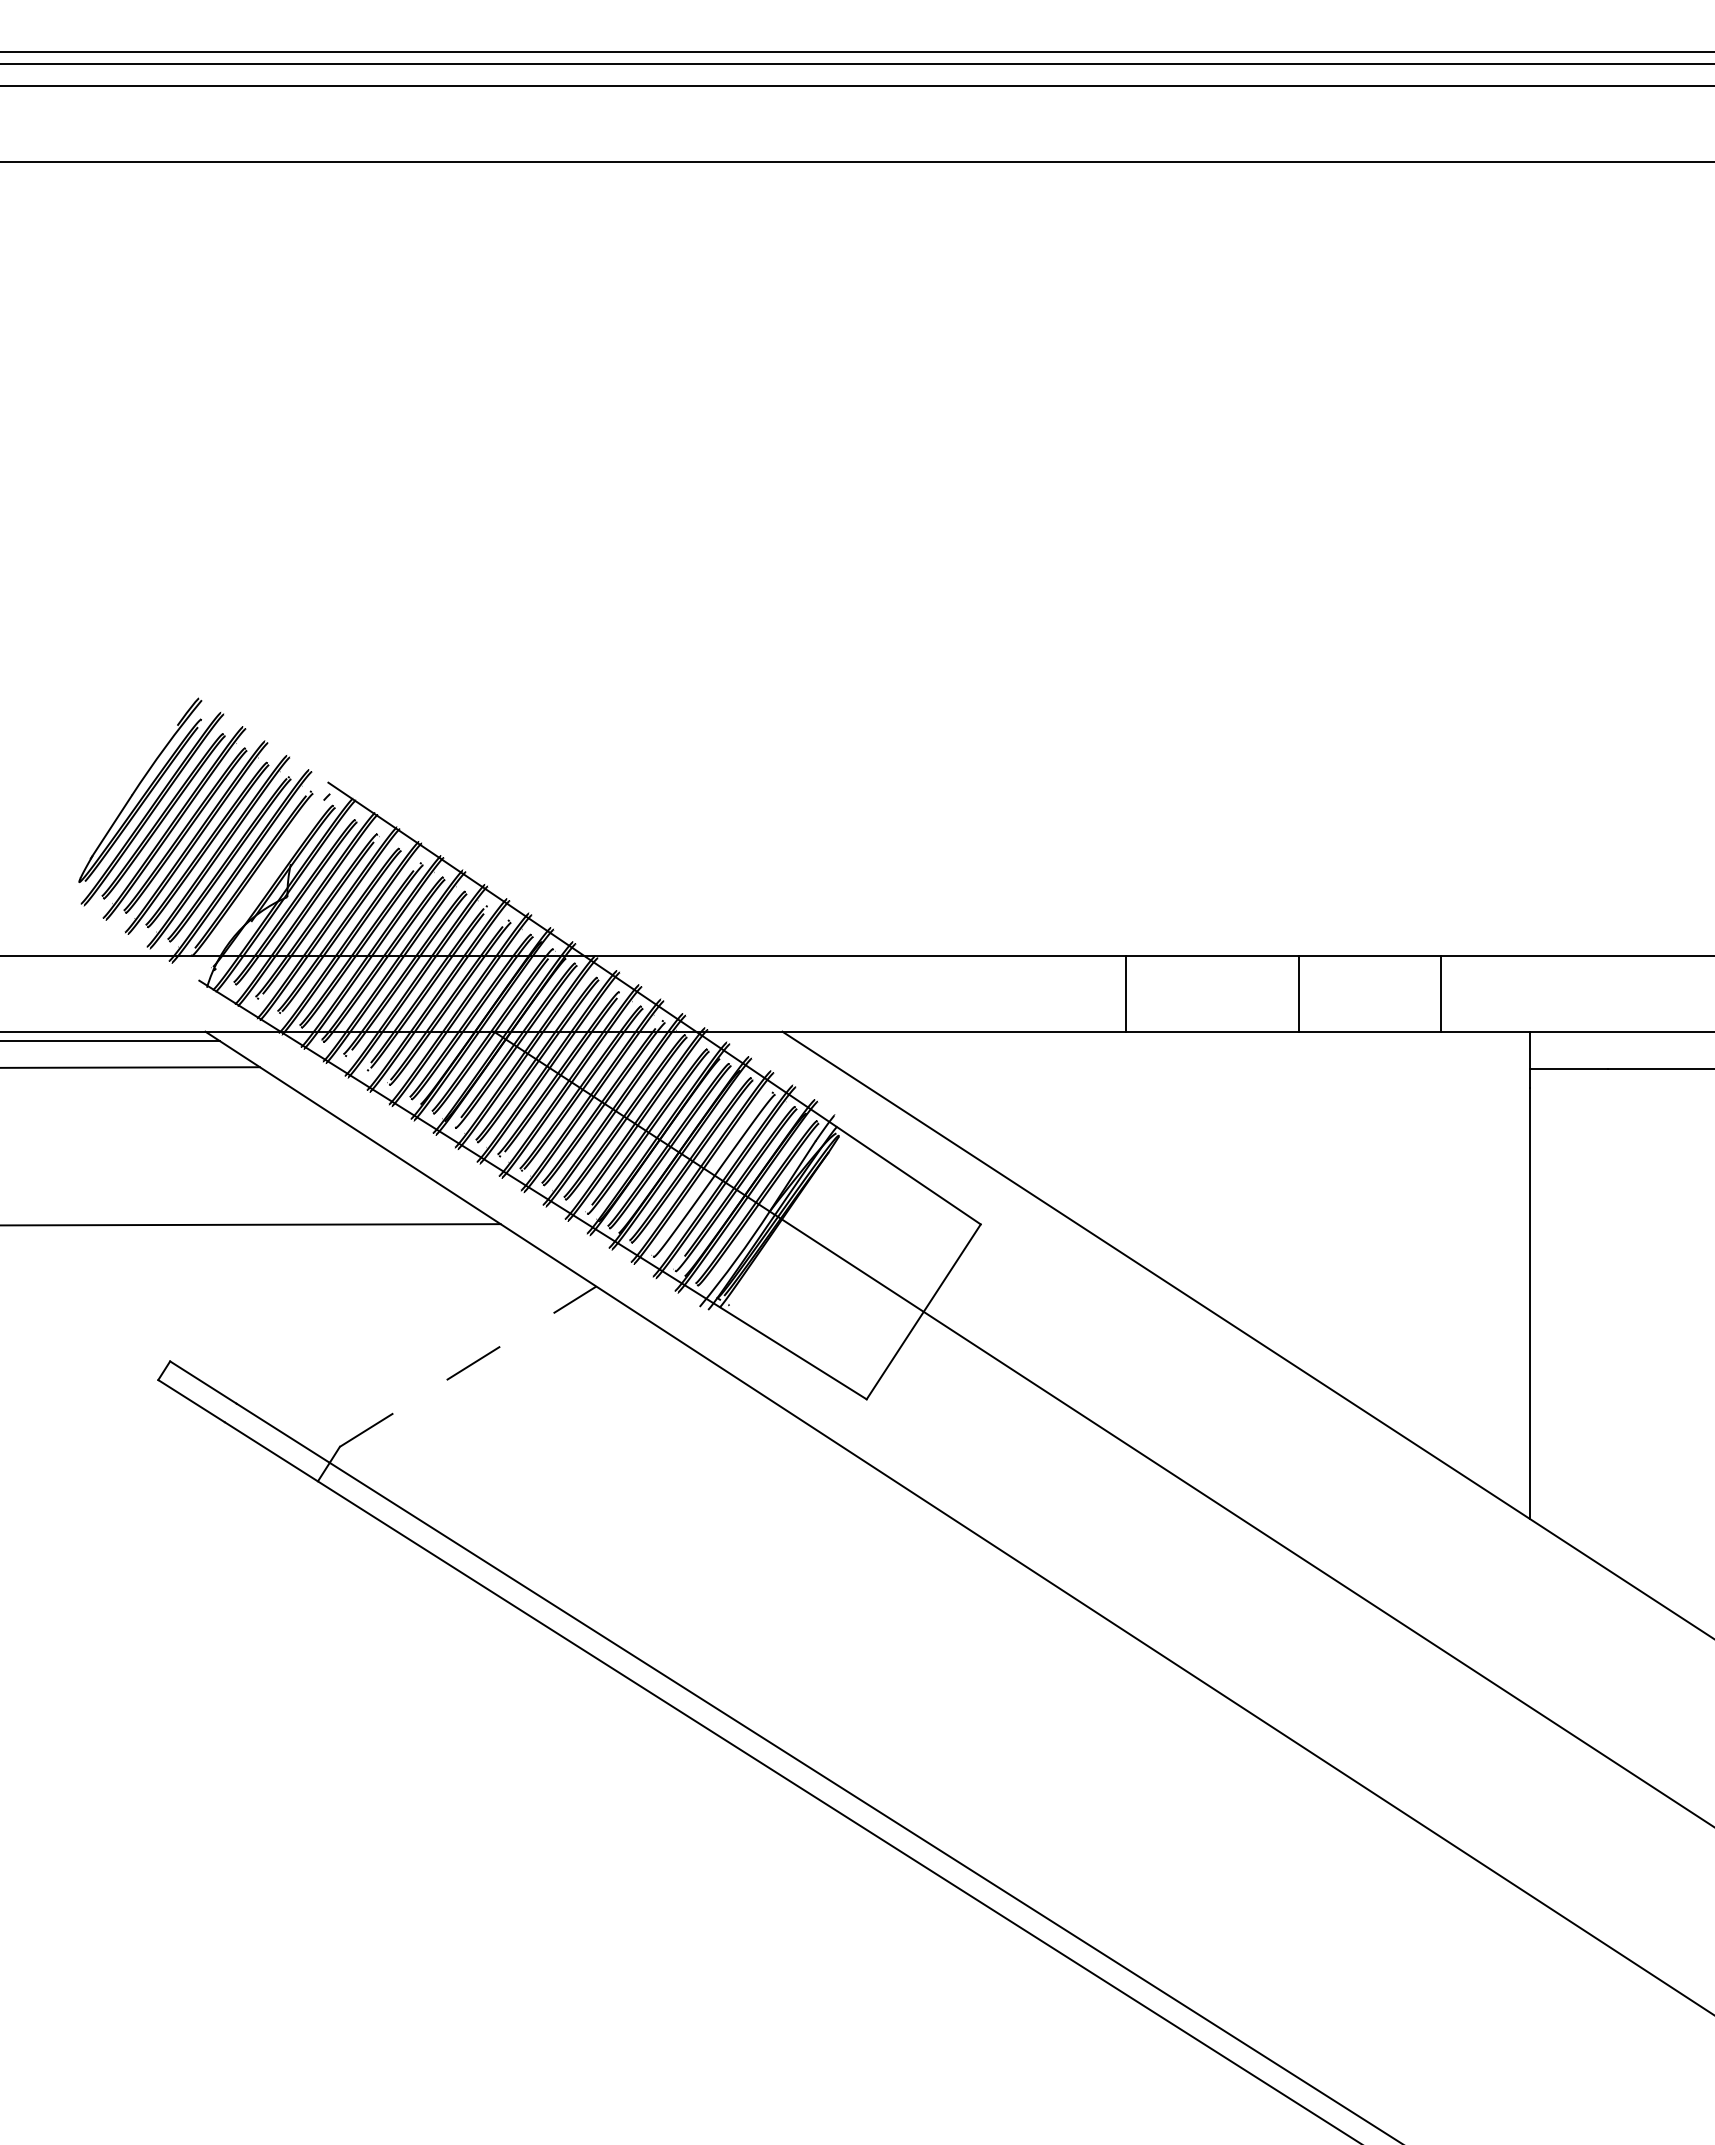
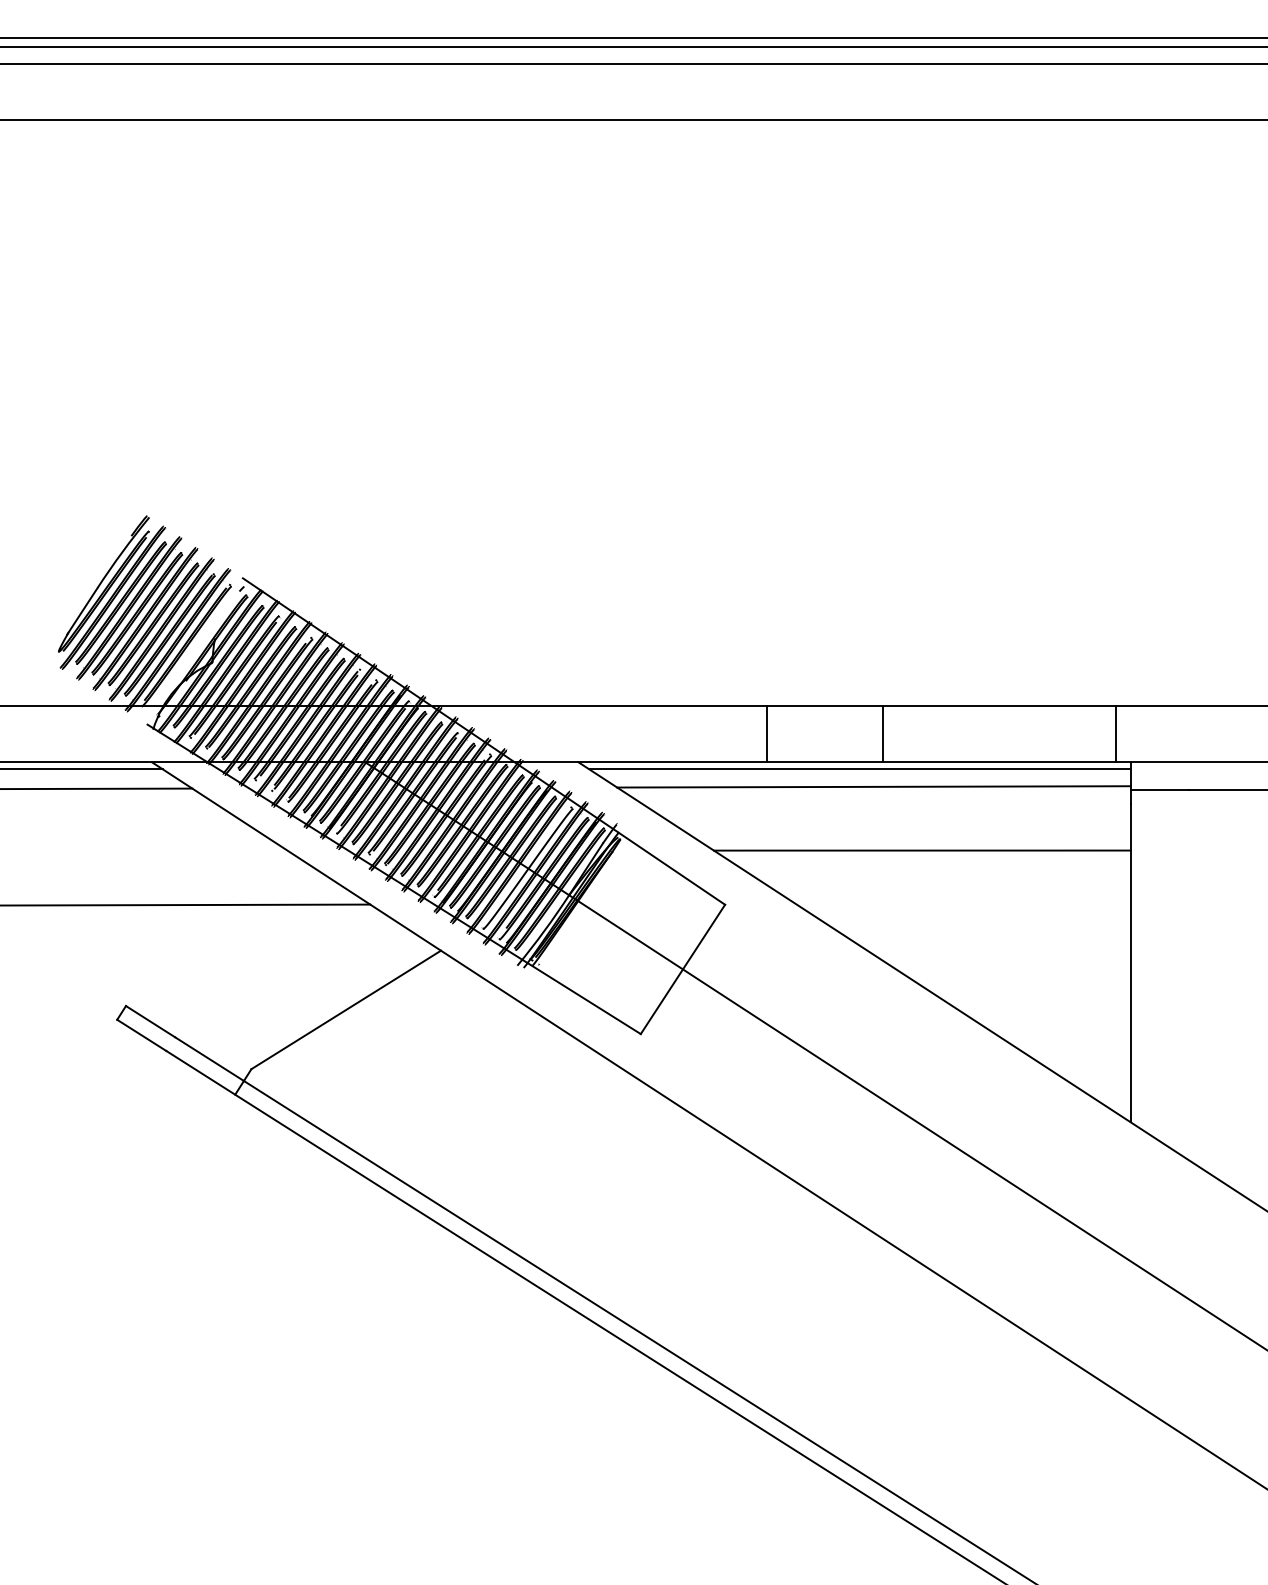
line: (1125, 993) -> (767, 734), moved
line: (1299, 993) -> (883, 734), moved
line: (1441, 993) -> (1116, 734), moved
line: (1162, 1041) -> (859, 769), added
line: (1181, 1064) -> (873, 786), added
line: (1247, 1151) -> (922, 850), added
line: (468, 1366) -> (346, 1009), dashed -> solid

